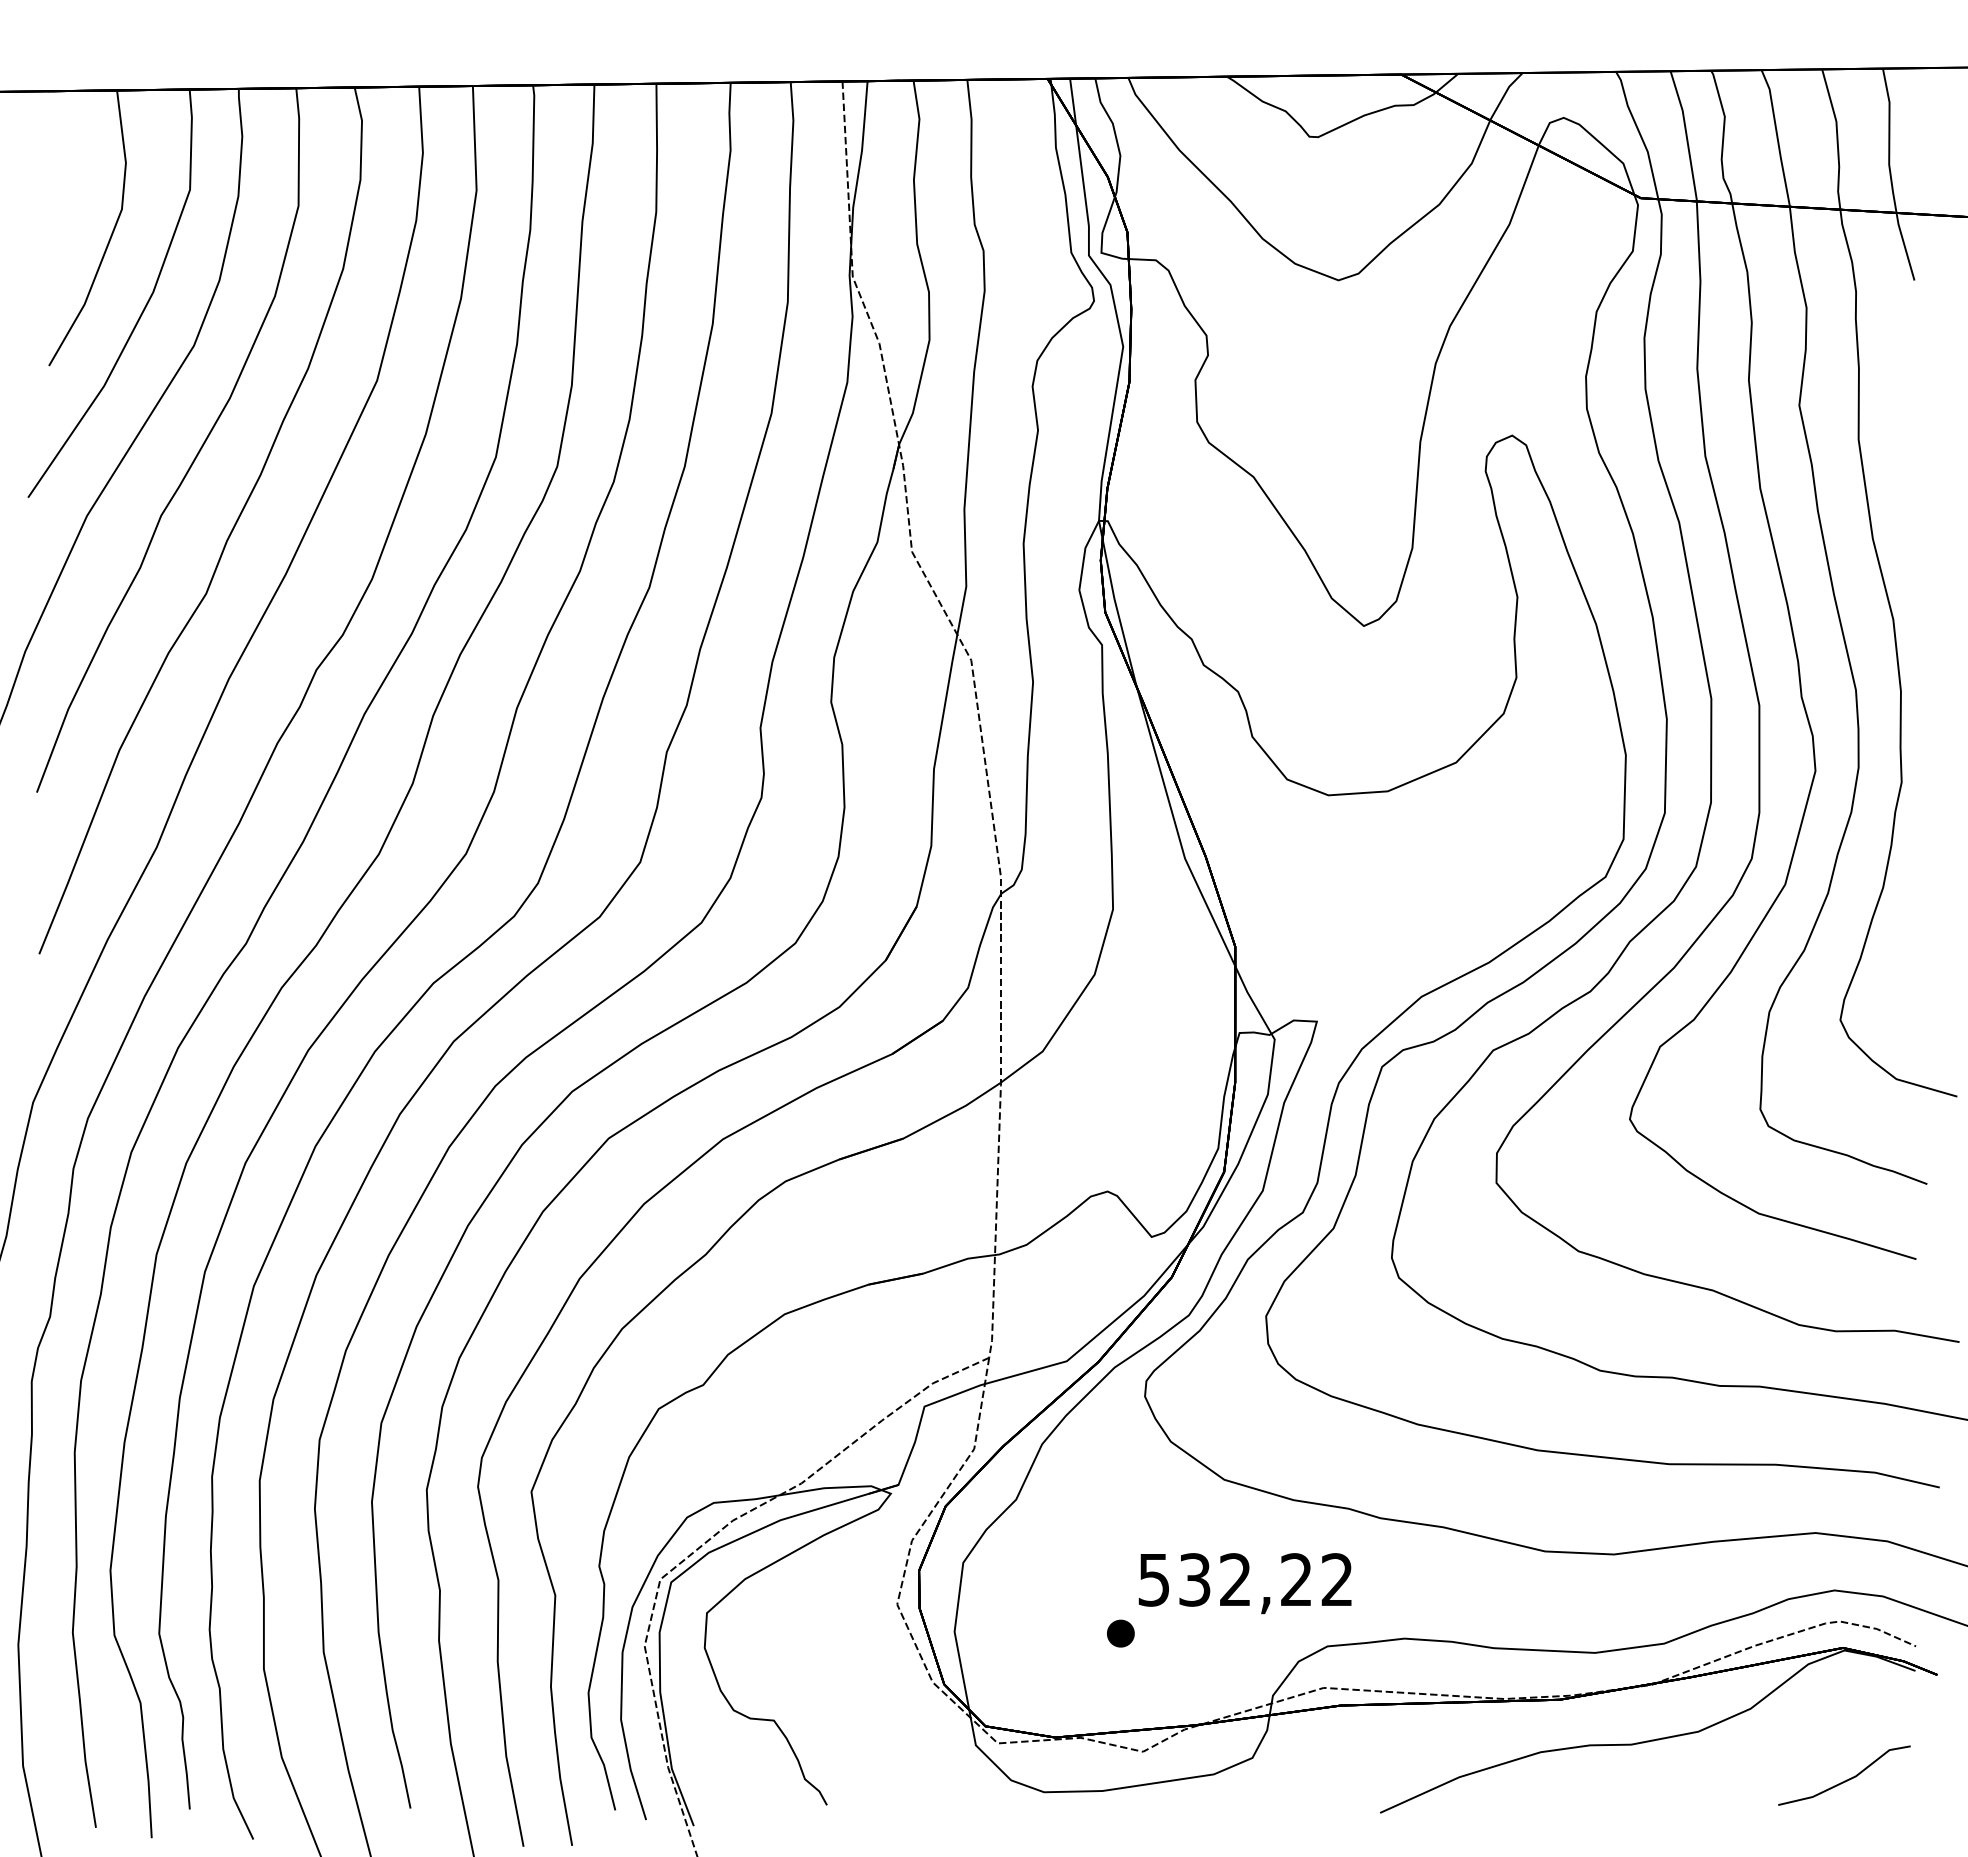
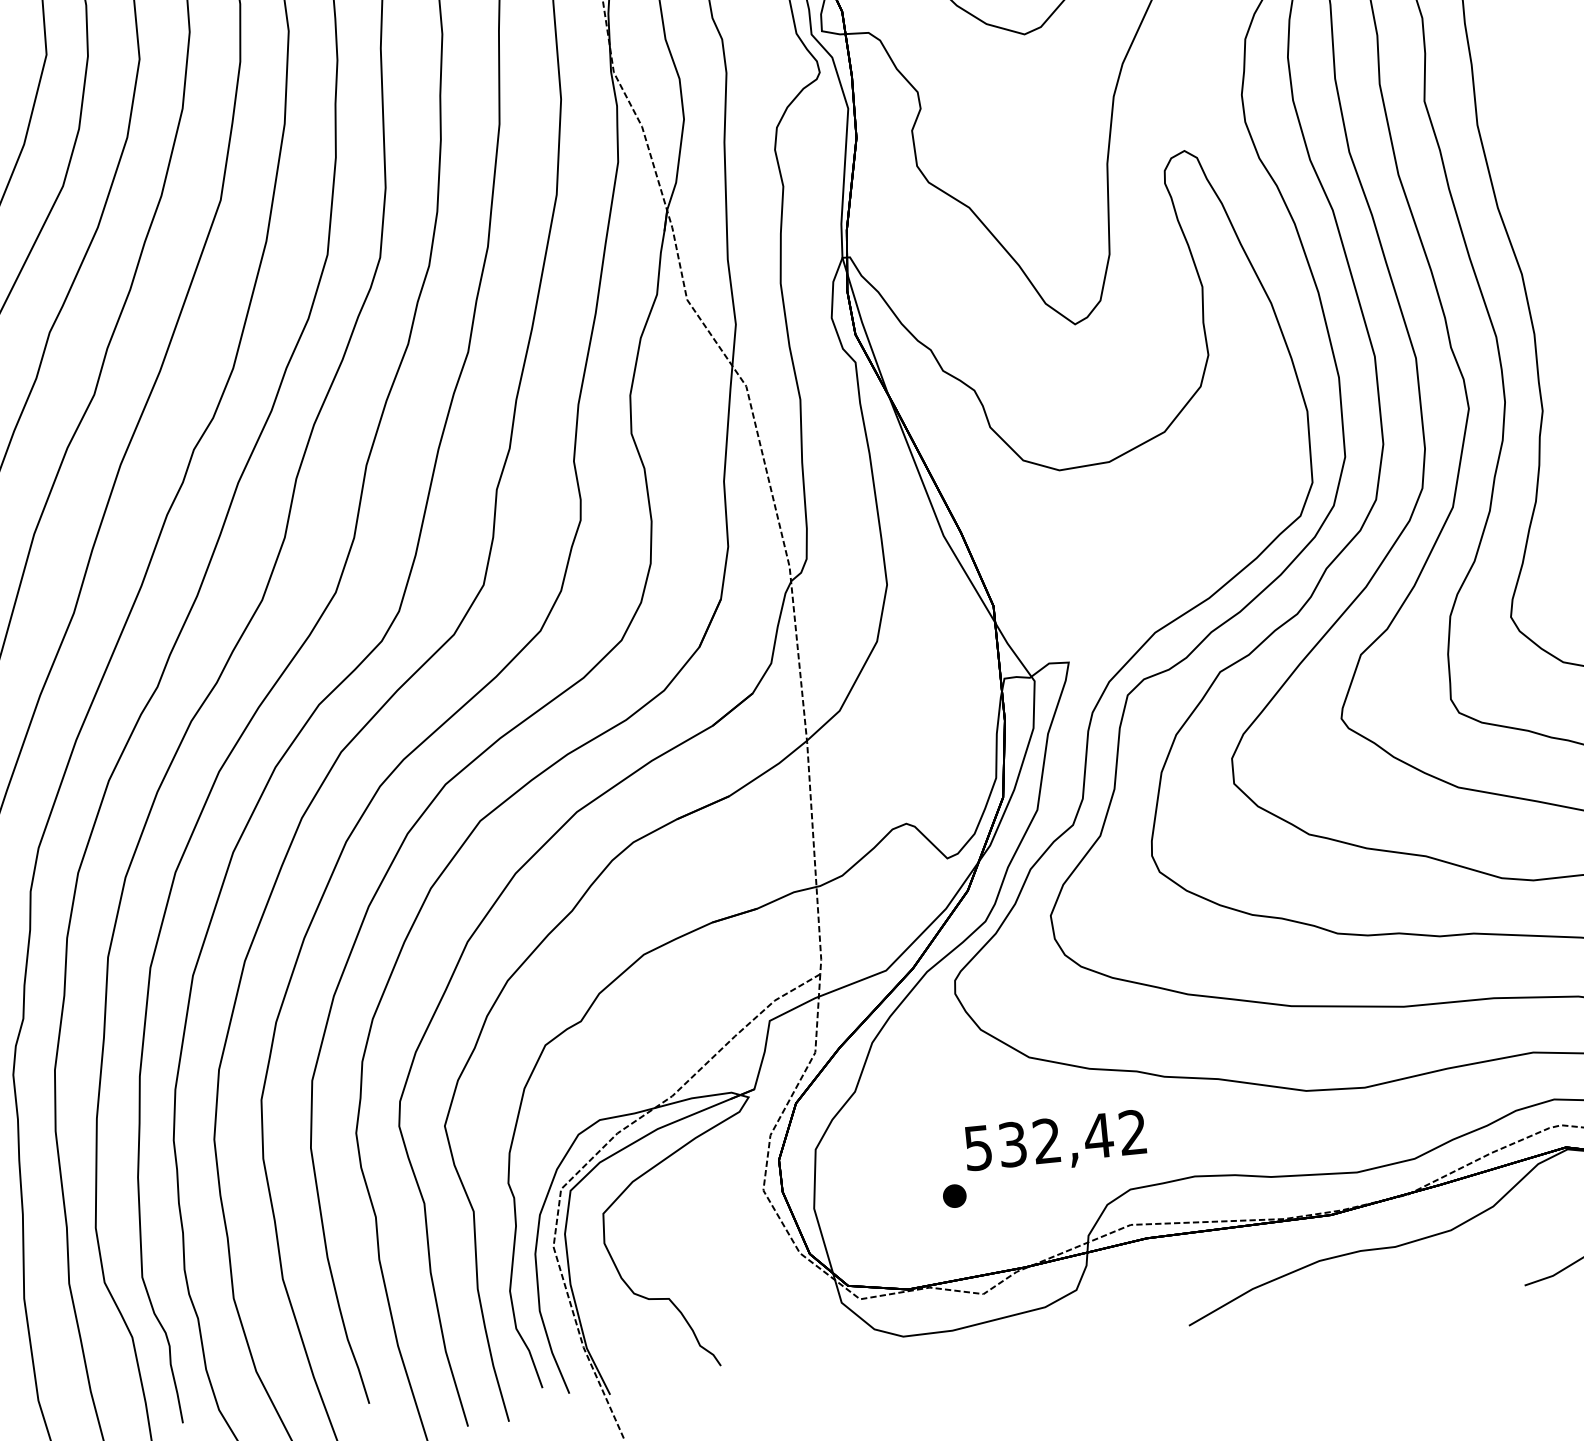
text: (1296, 1579) -> (1098, 1135), 532,22 -> 532,42

